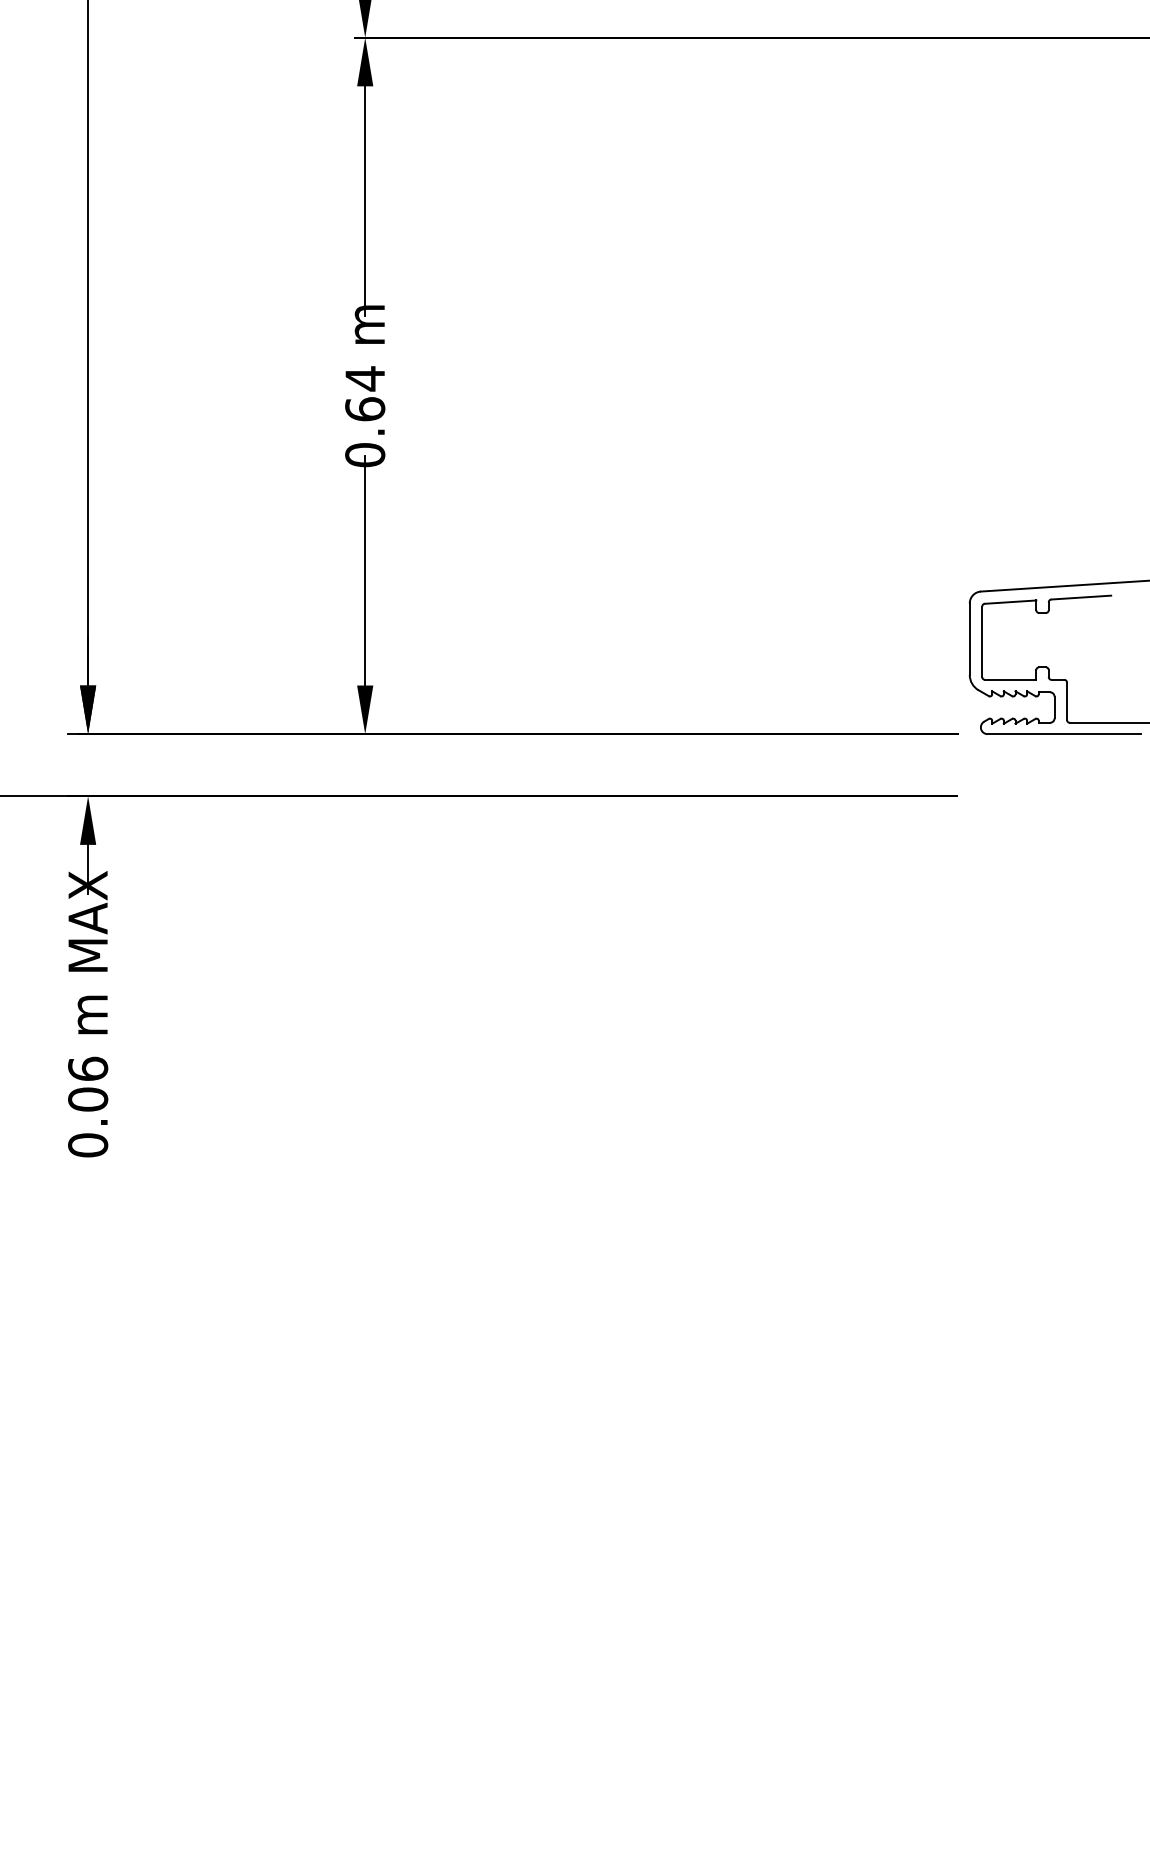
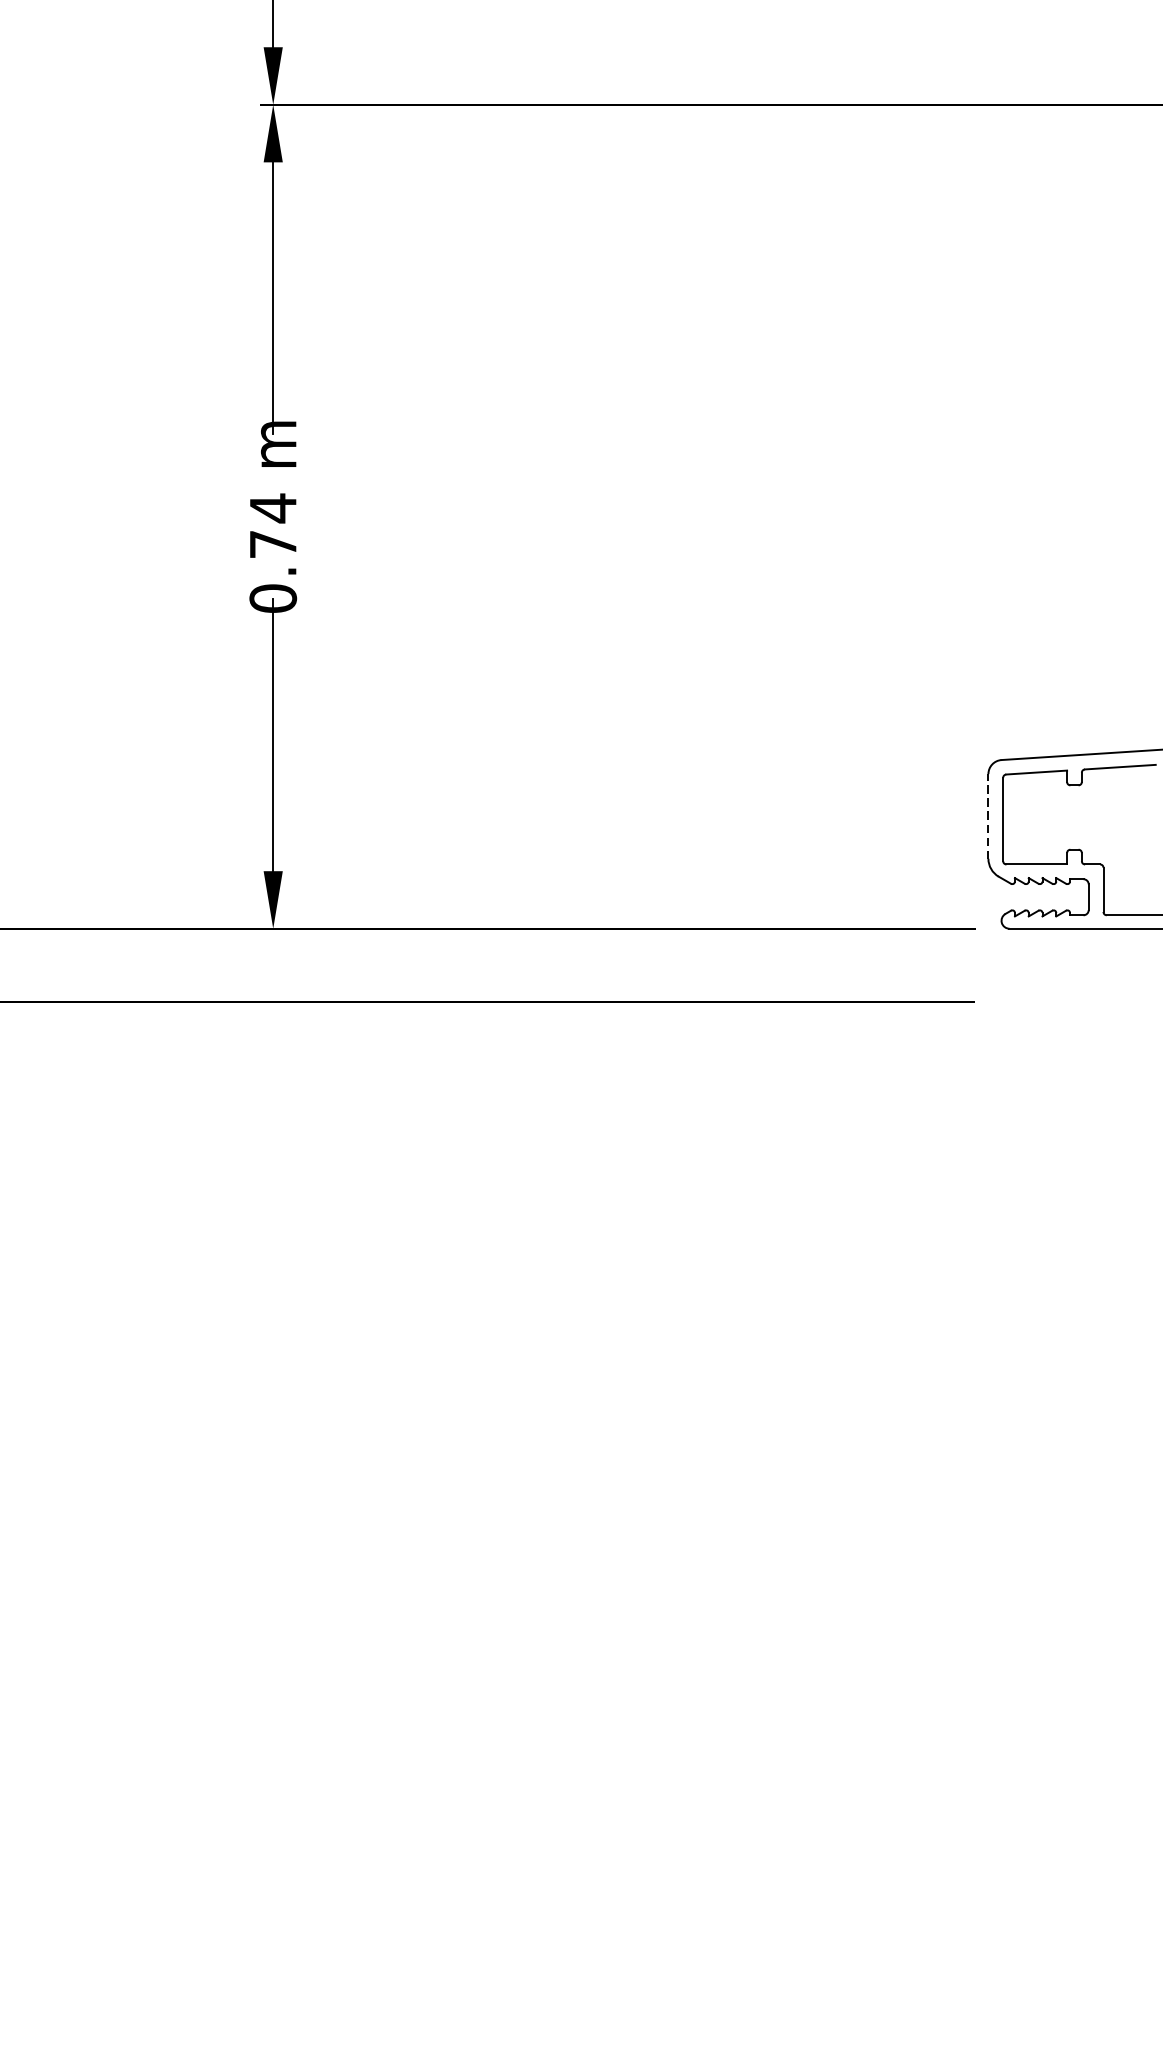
text: (365, 409) -> (273, 544), 0.64 -> 0.74
line: (969, 639) -> (988, 816), solid -> dashed

